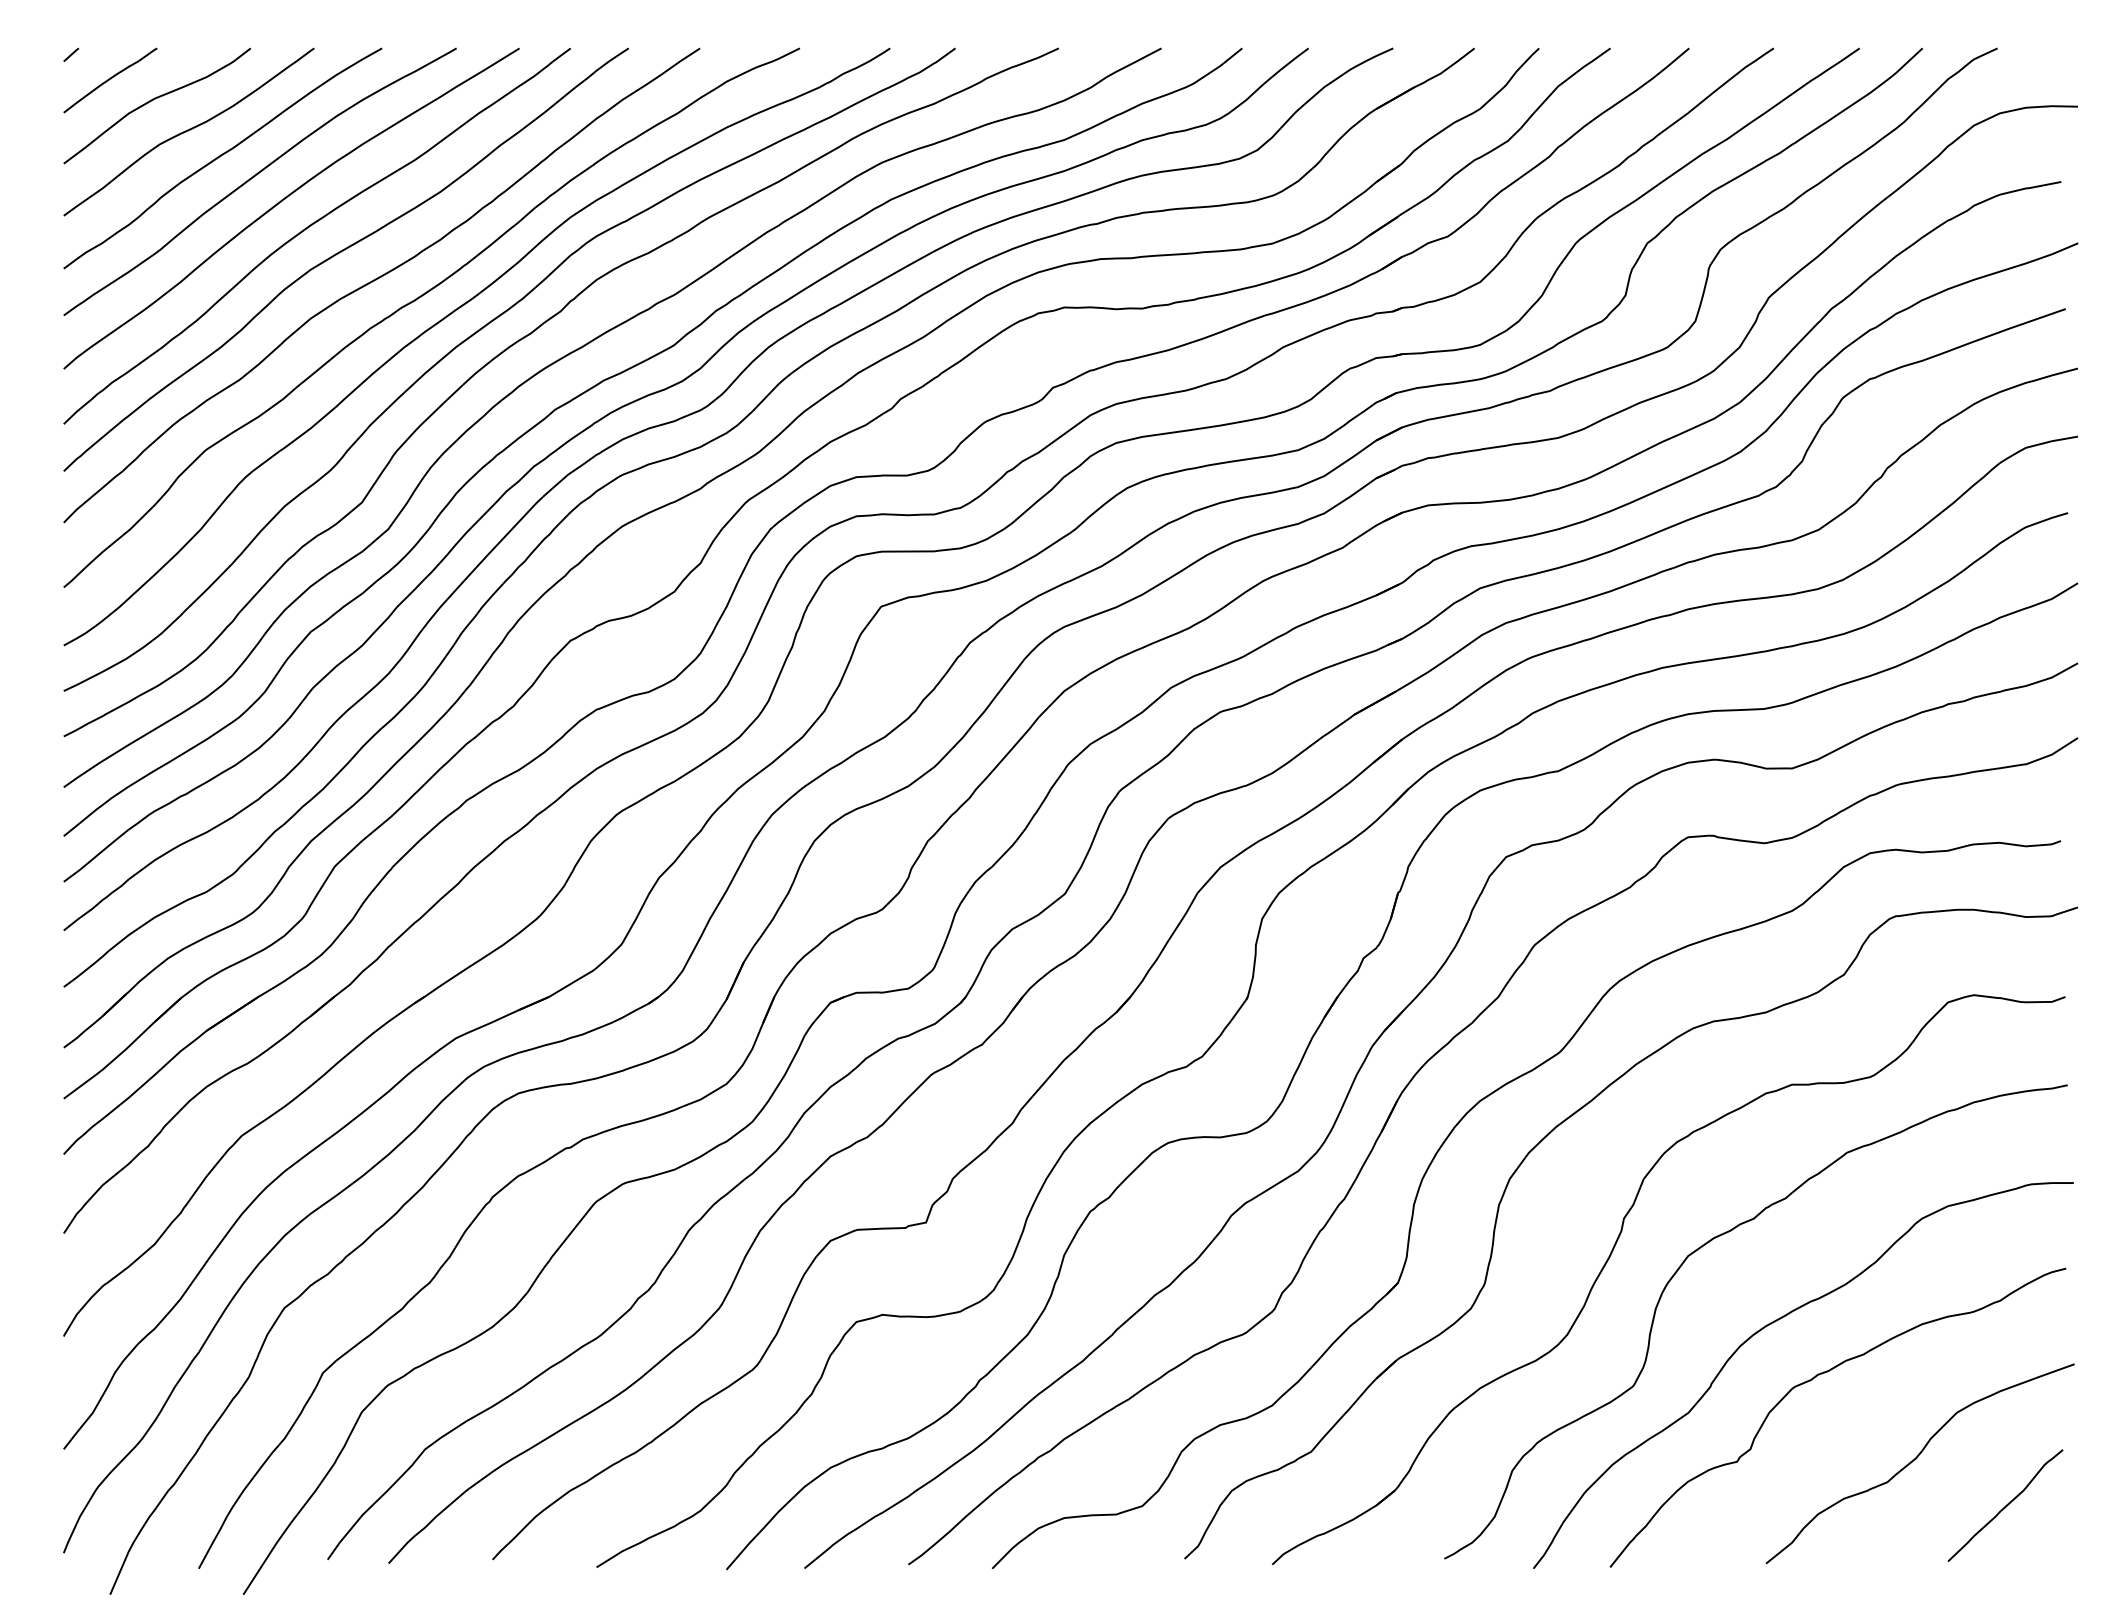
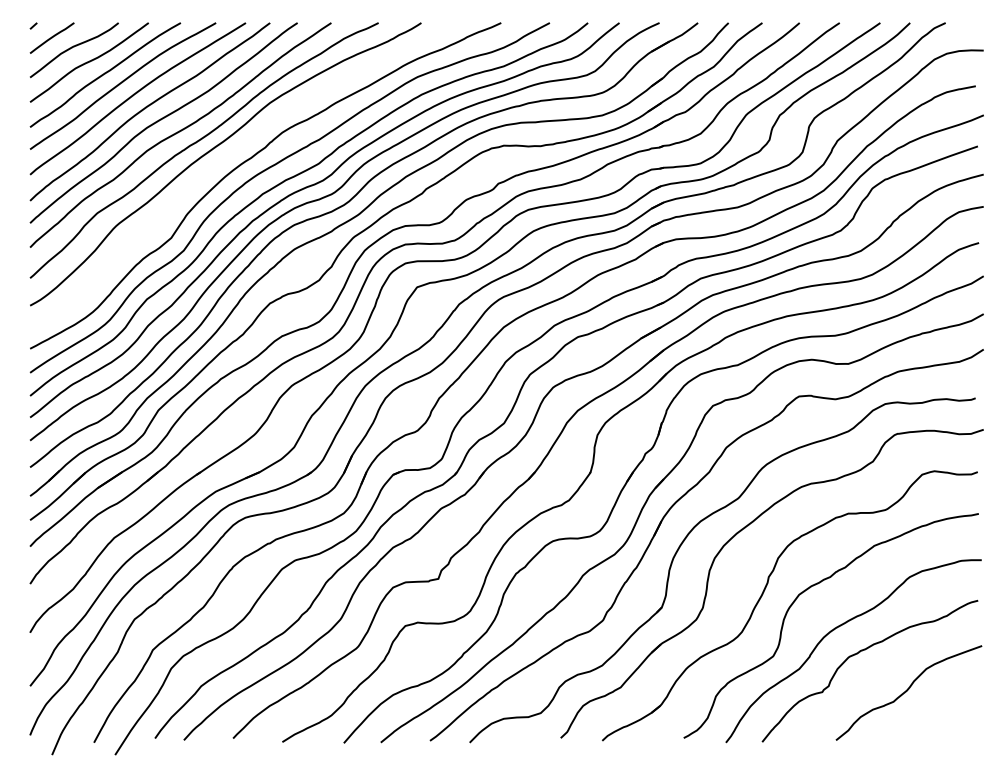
curve: (480, 332) -> (227, 157), removed
curve: (2005, 1504) -> (949, 712), removed

